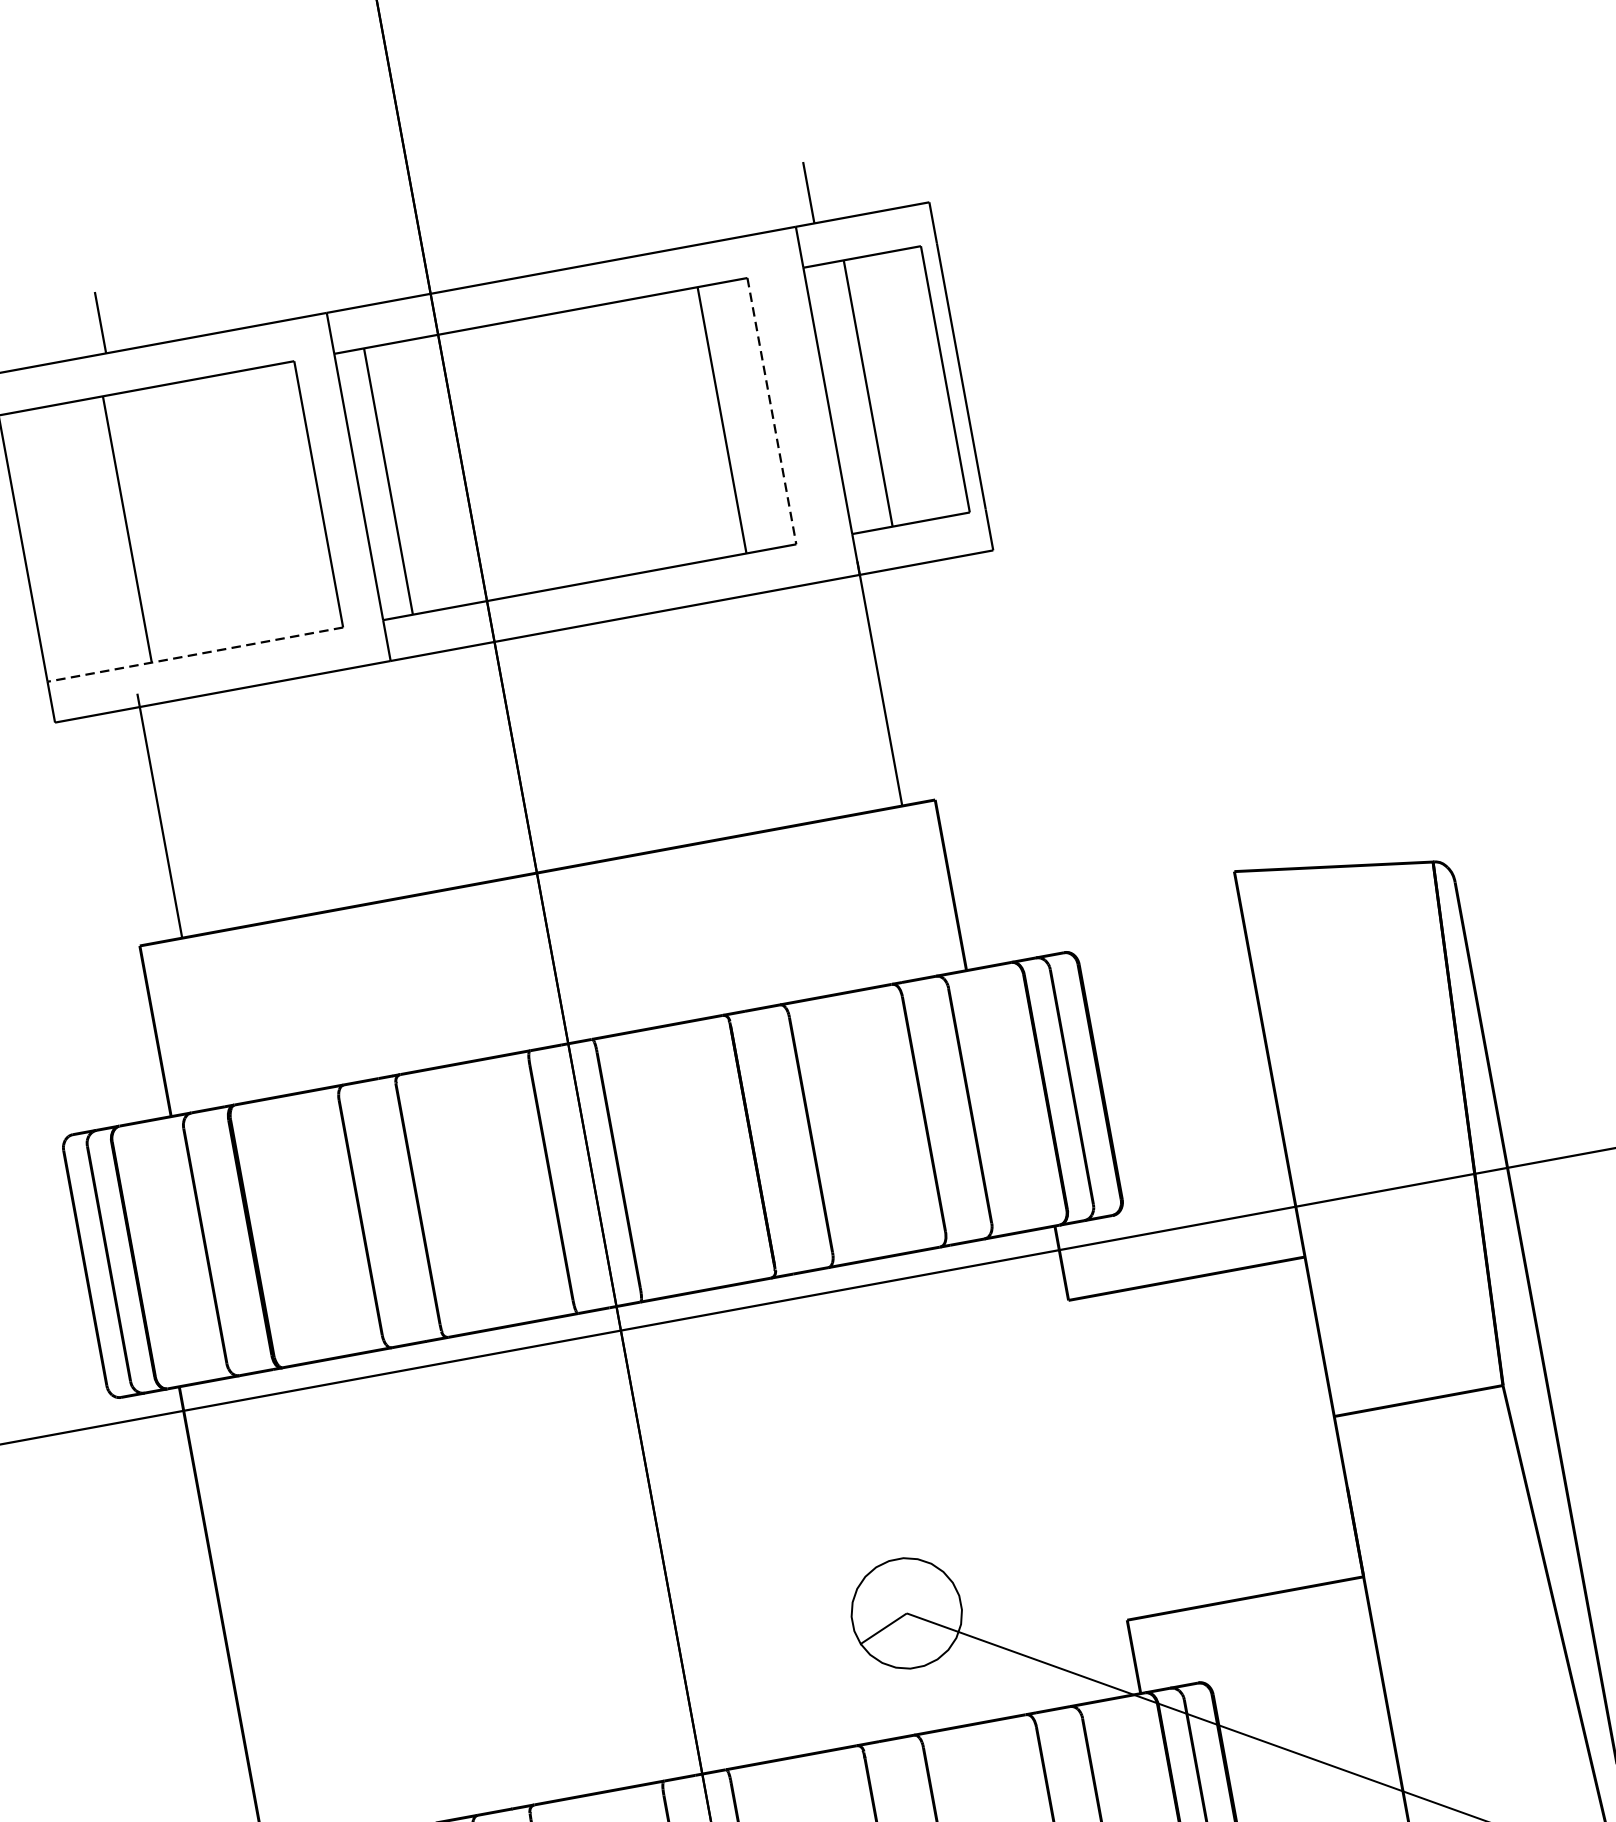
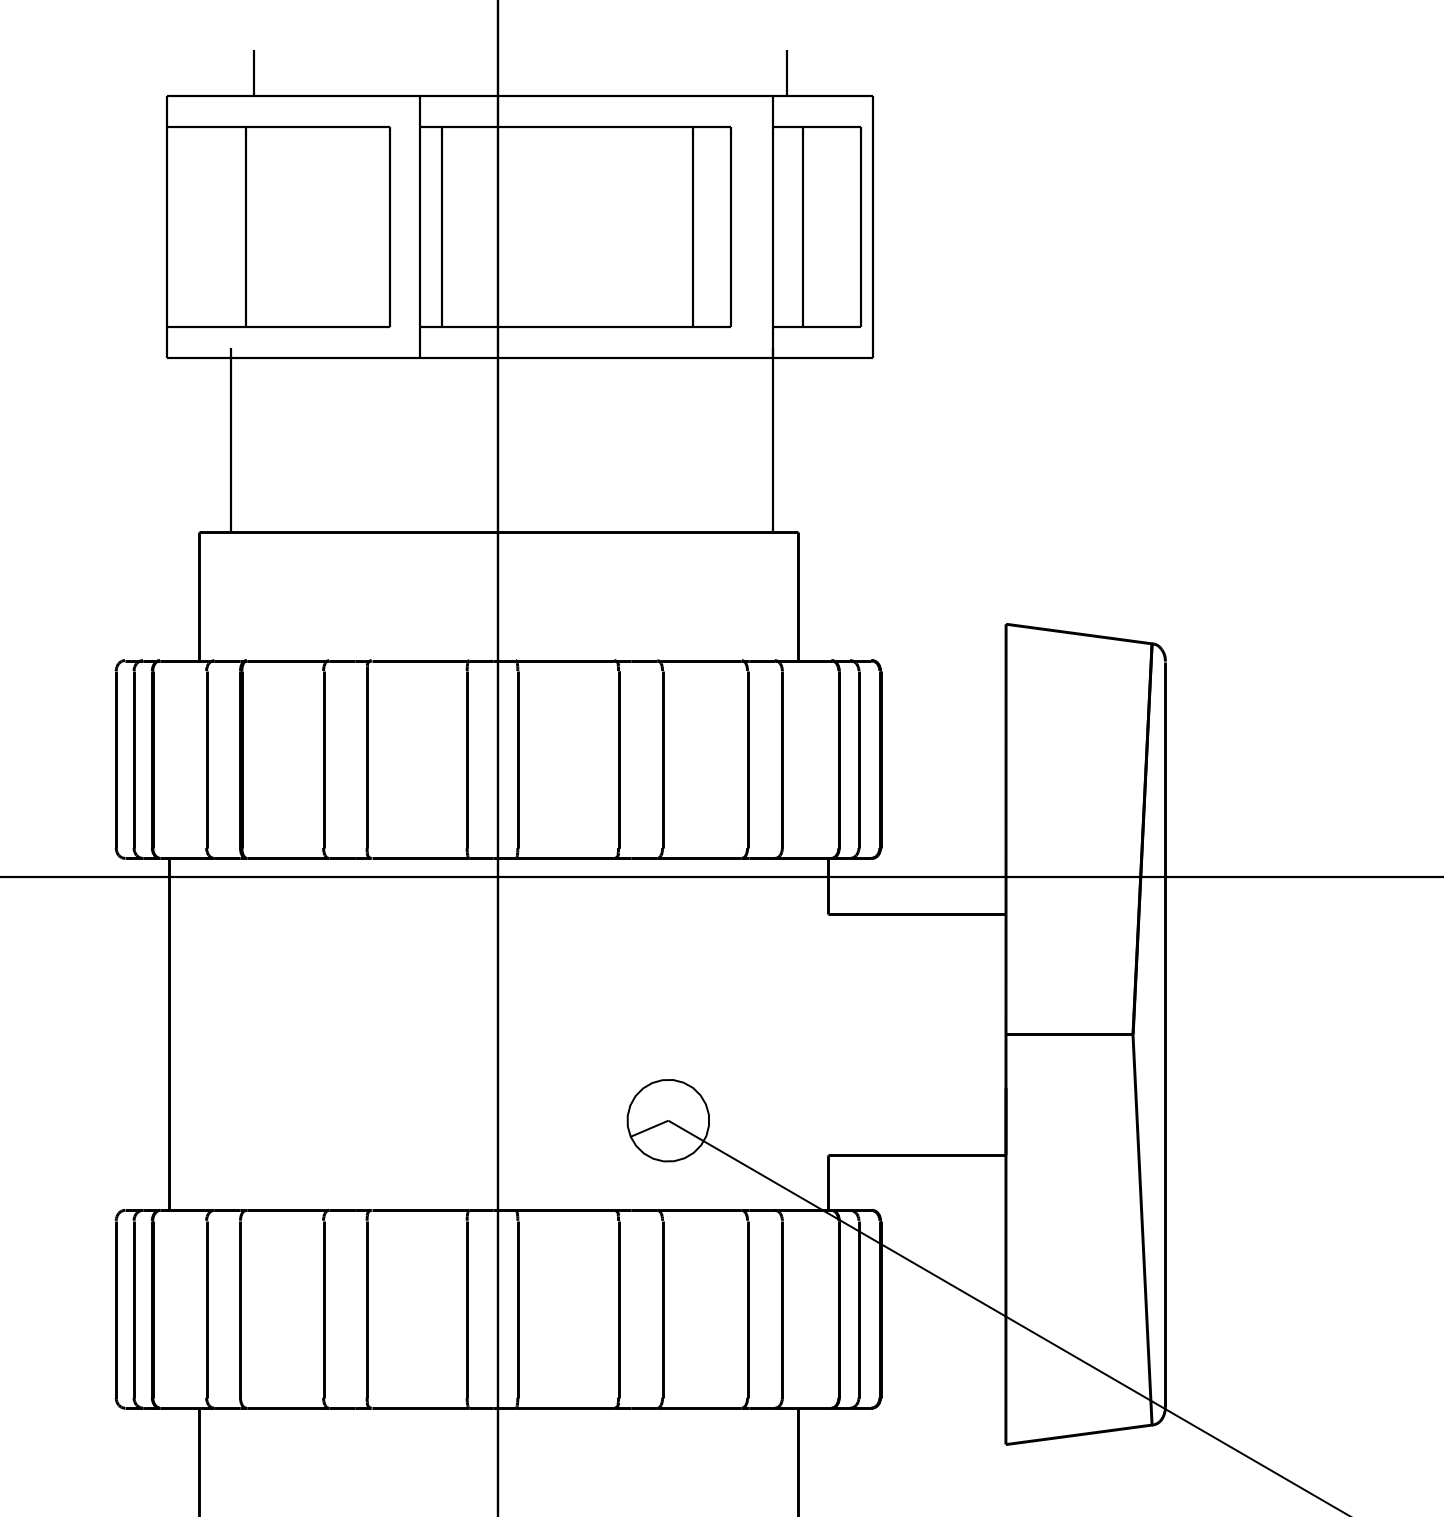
line: (771, 411) -> (730, 227), dashed -> solid
line: (194, 655) -> (277, 327), dashed -> solid

